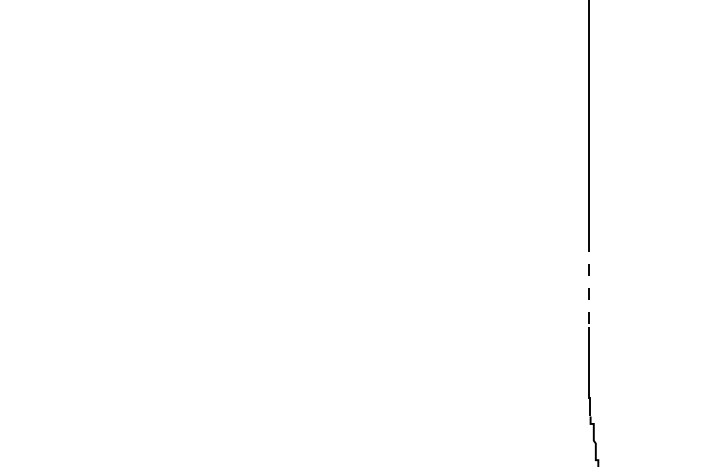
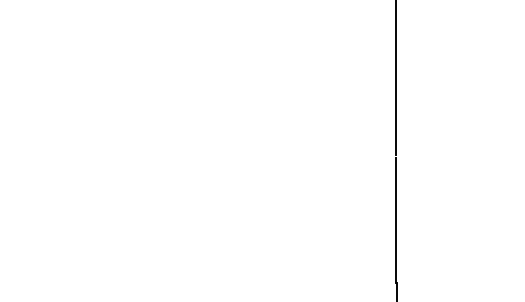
line: (588, 284) -> (395, 192), dashed -> solid

